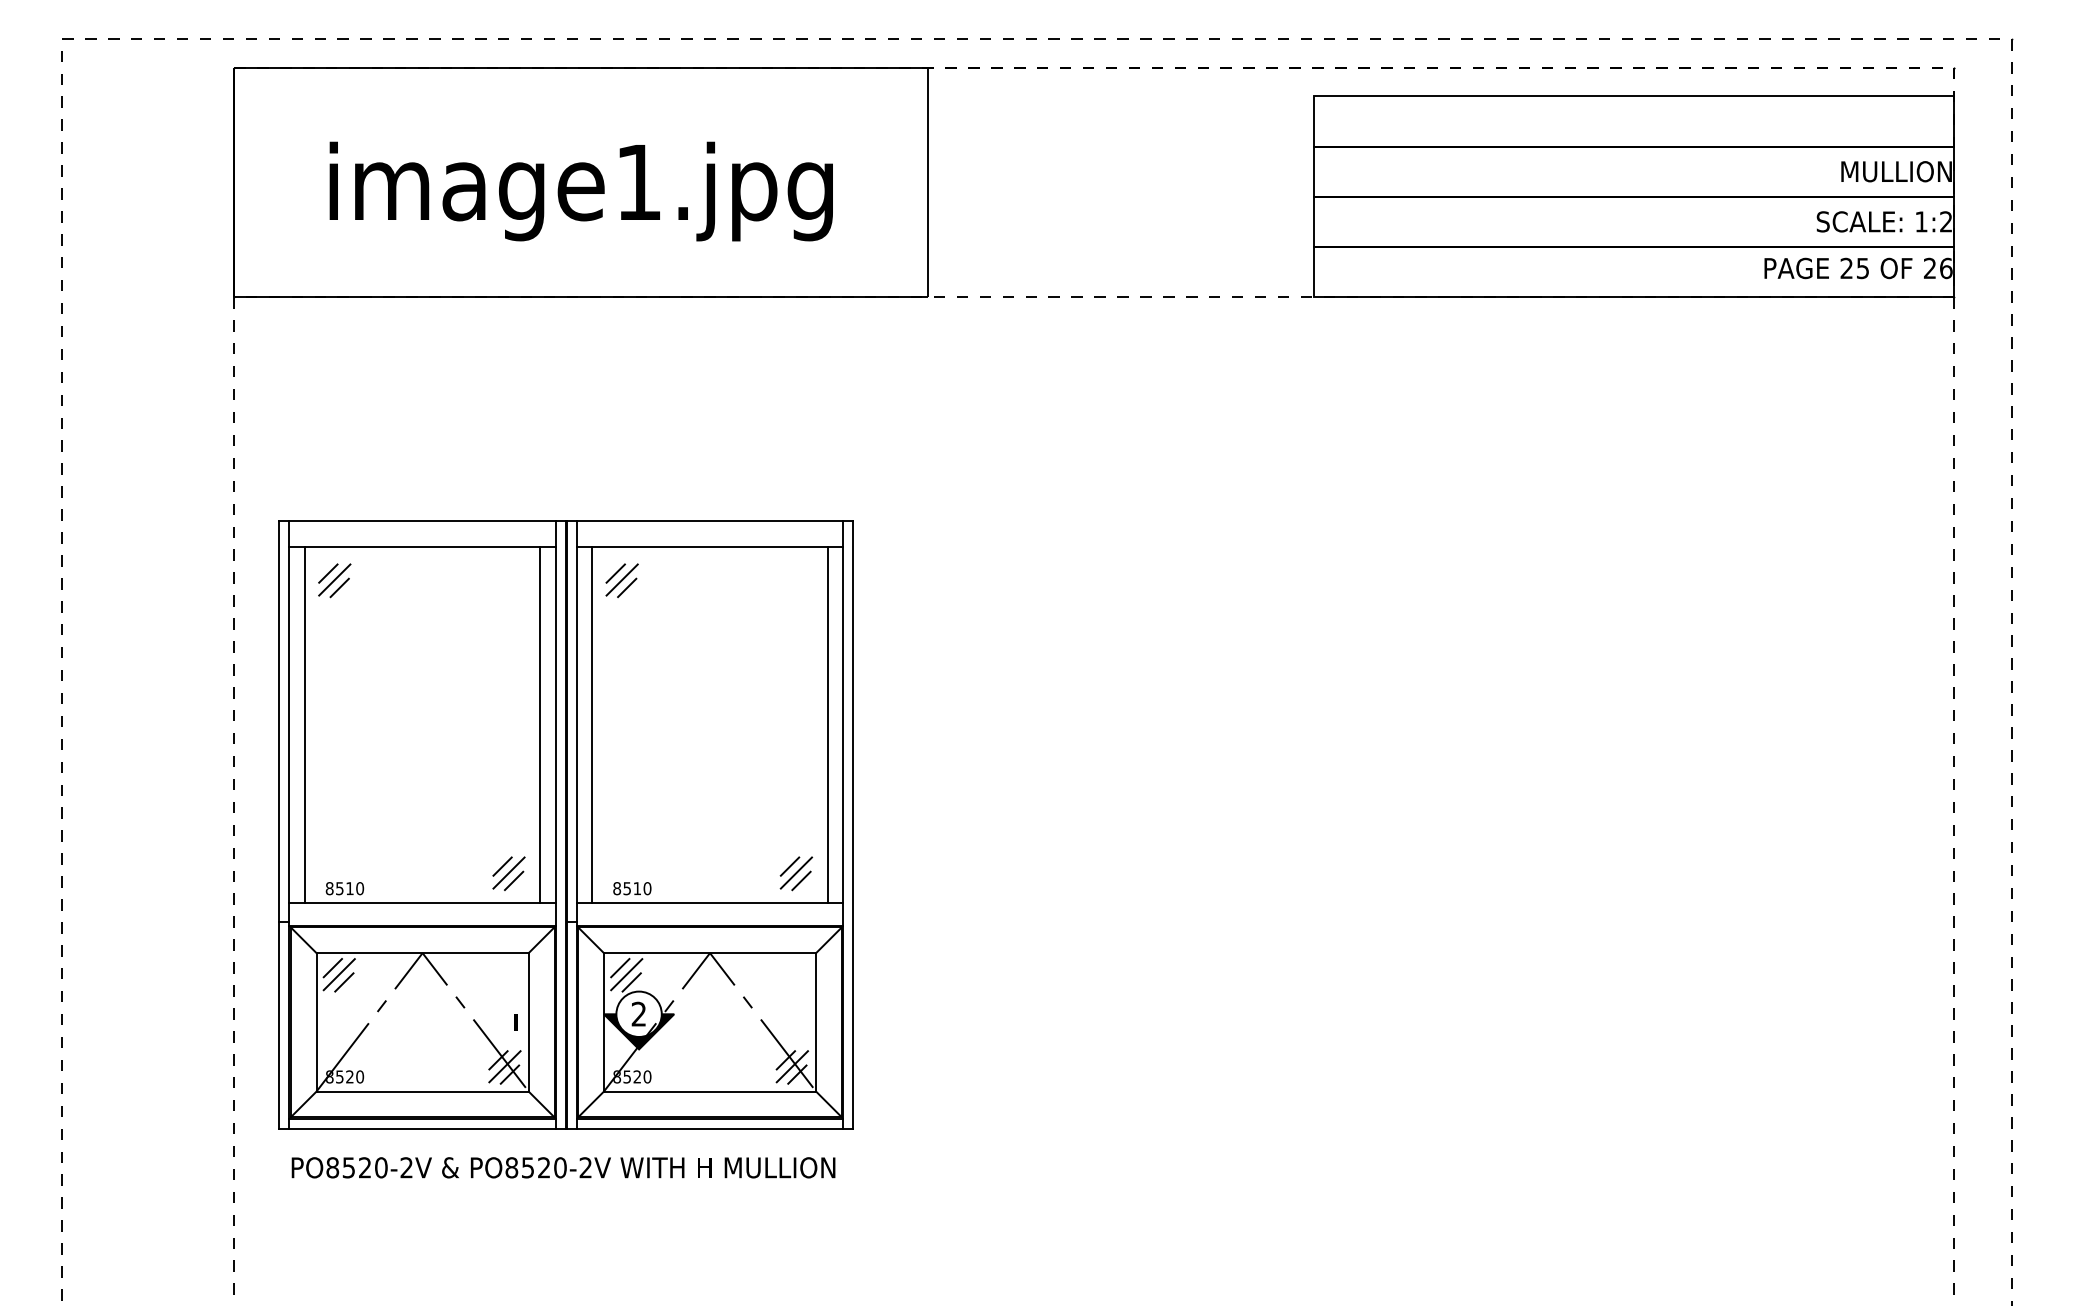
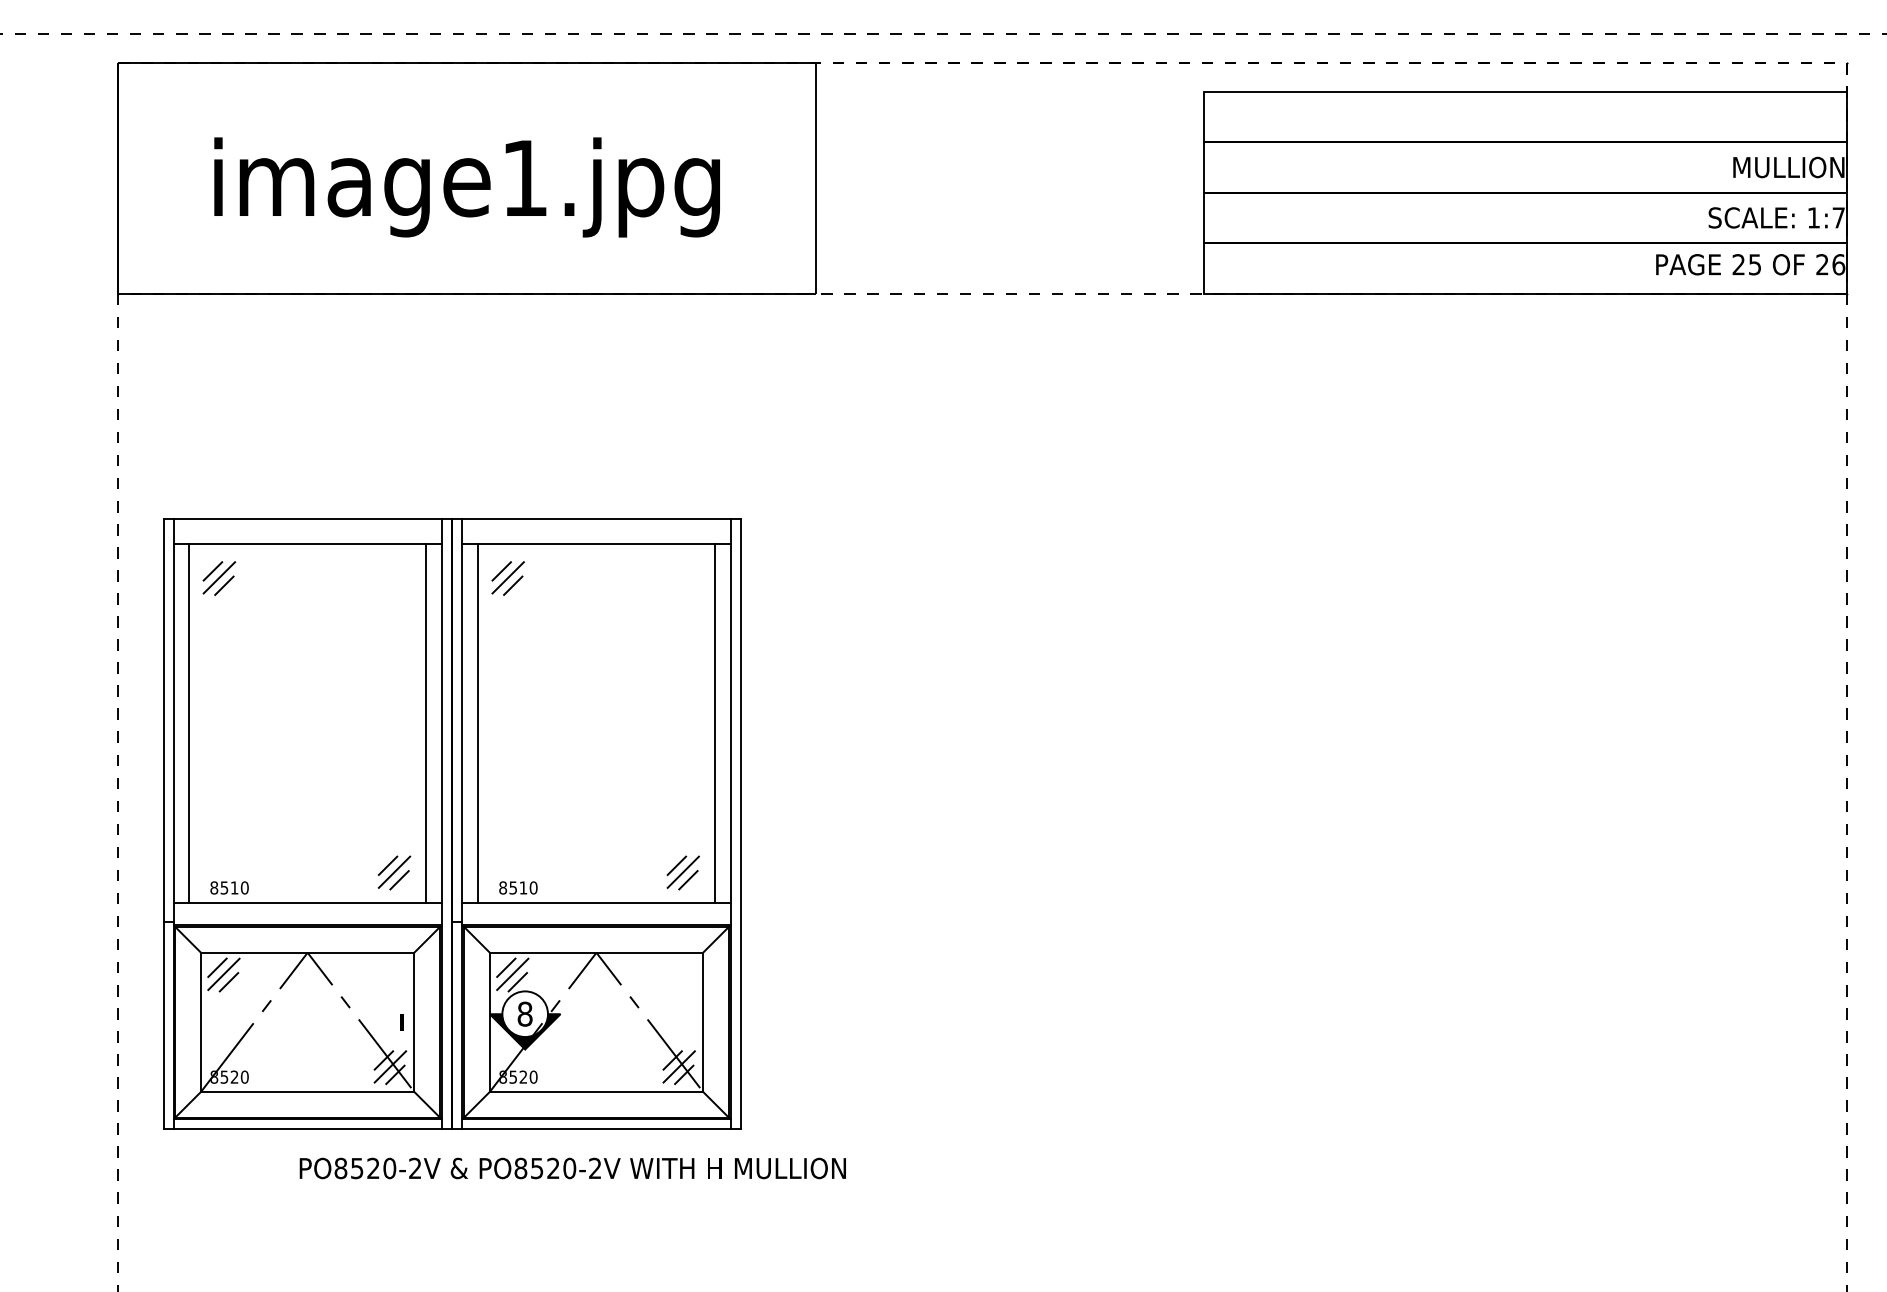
text: (1946, 221) -> (1839, 217), 1:2 -> 1:7
text: (638, 1013) -> (524, 1013), 2 -> 8
text: (563, 1167) -> (572, 1168), moved

